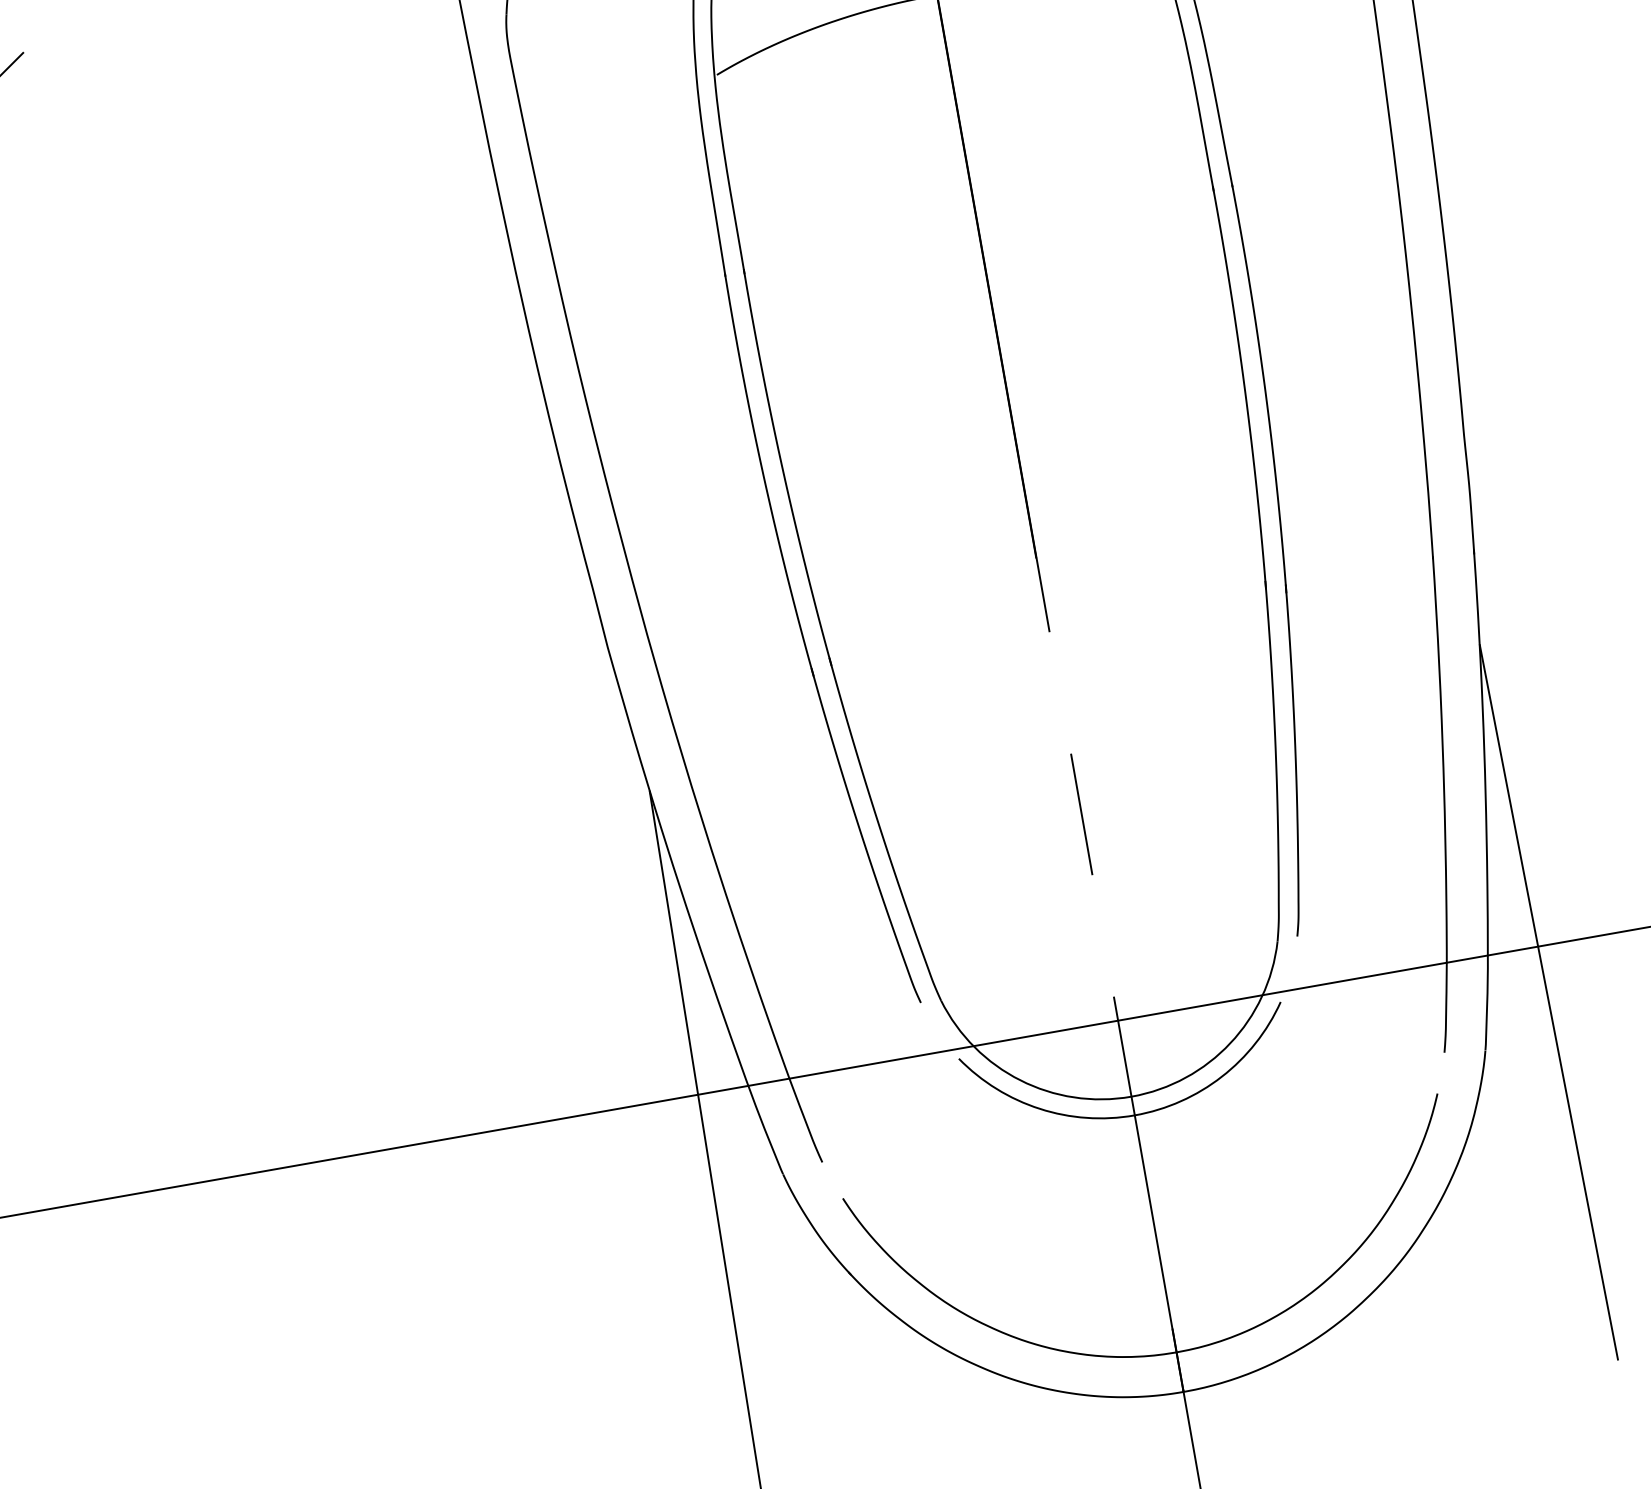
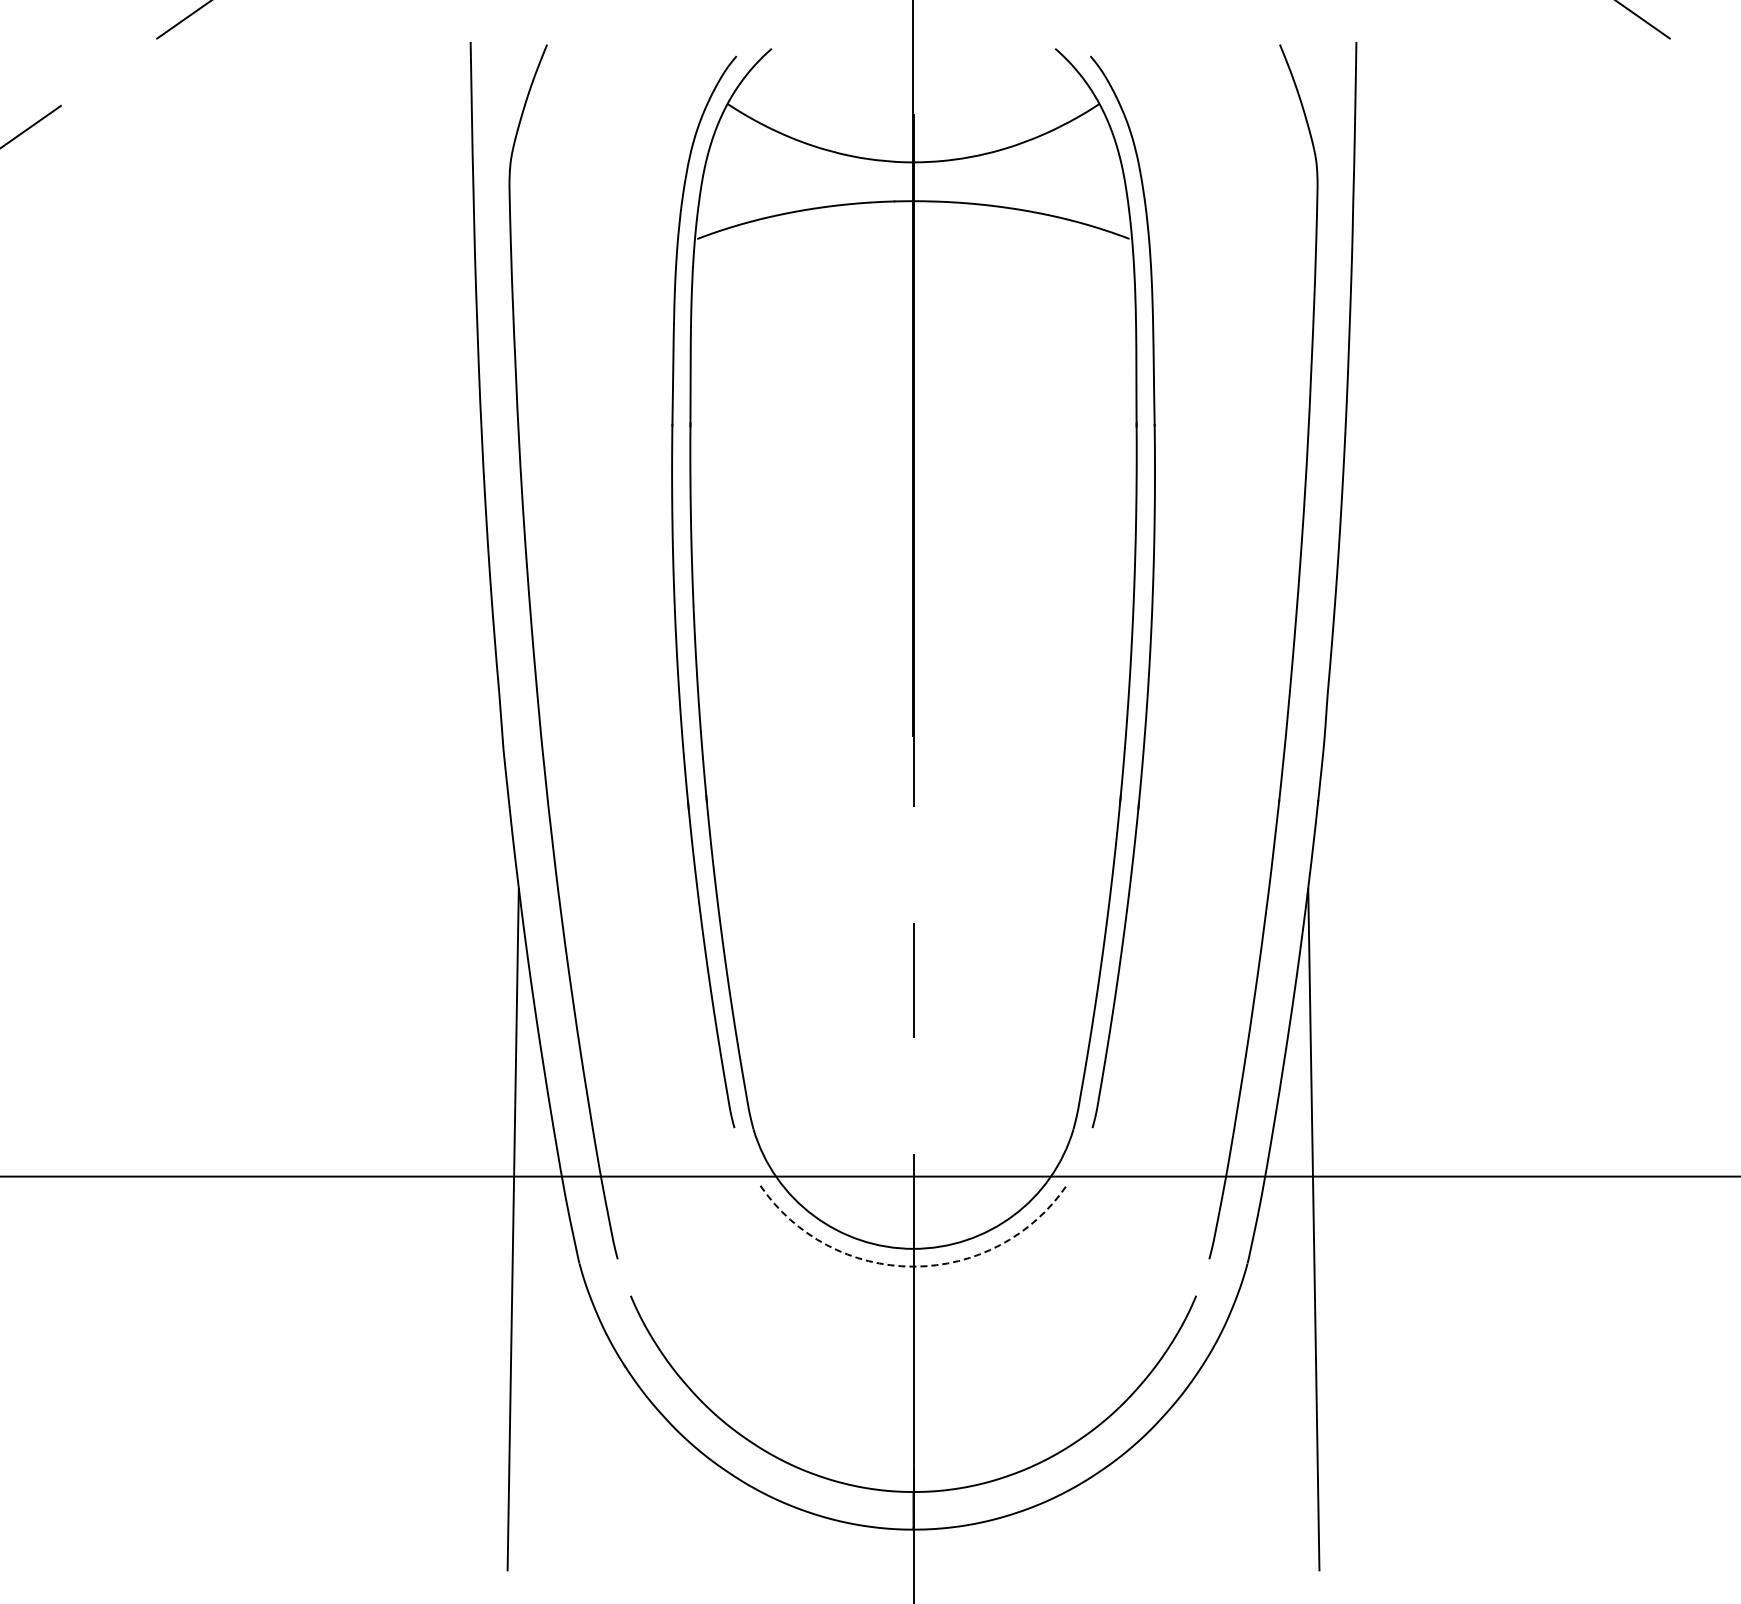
arc: (1134, 1115) -> (913, 1266), solid -> dashed

